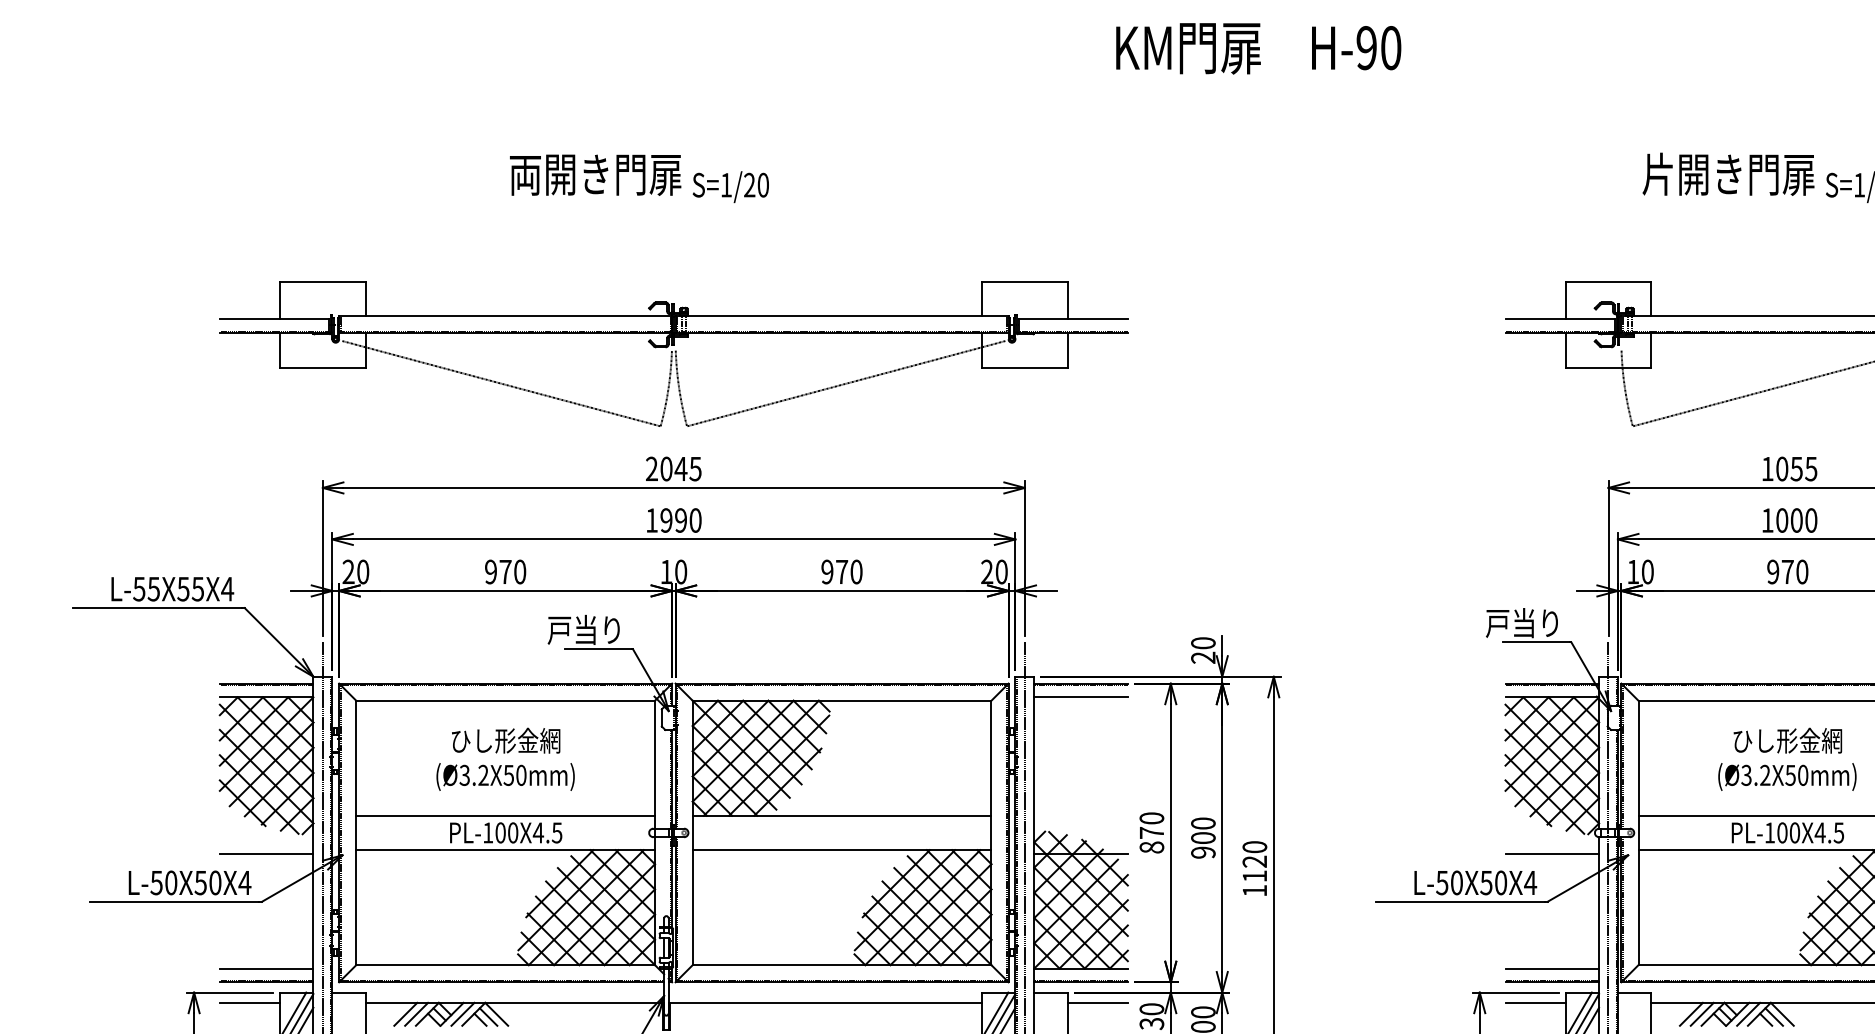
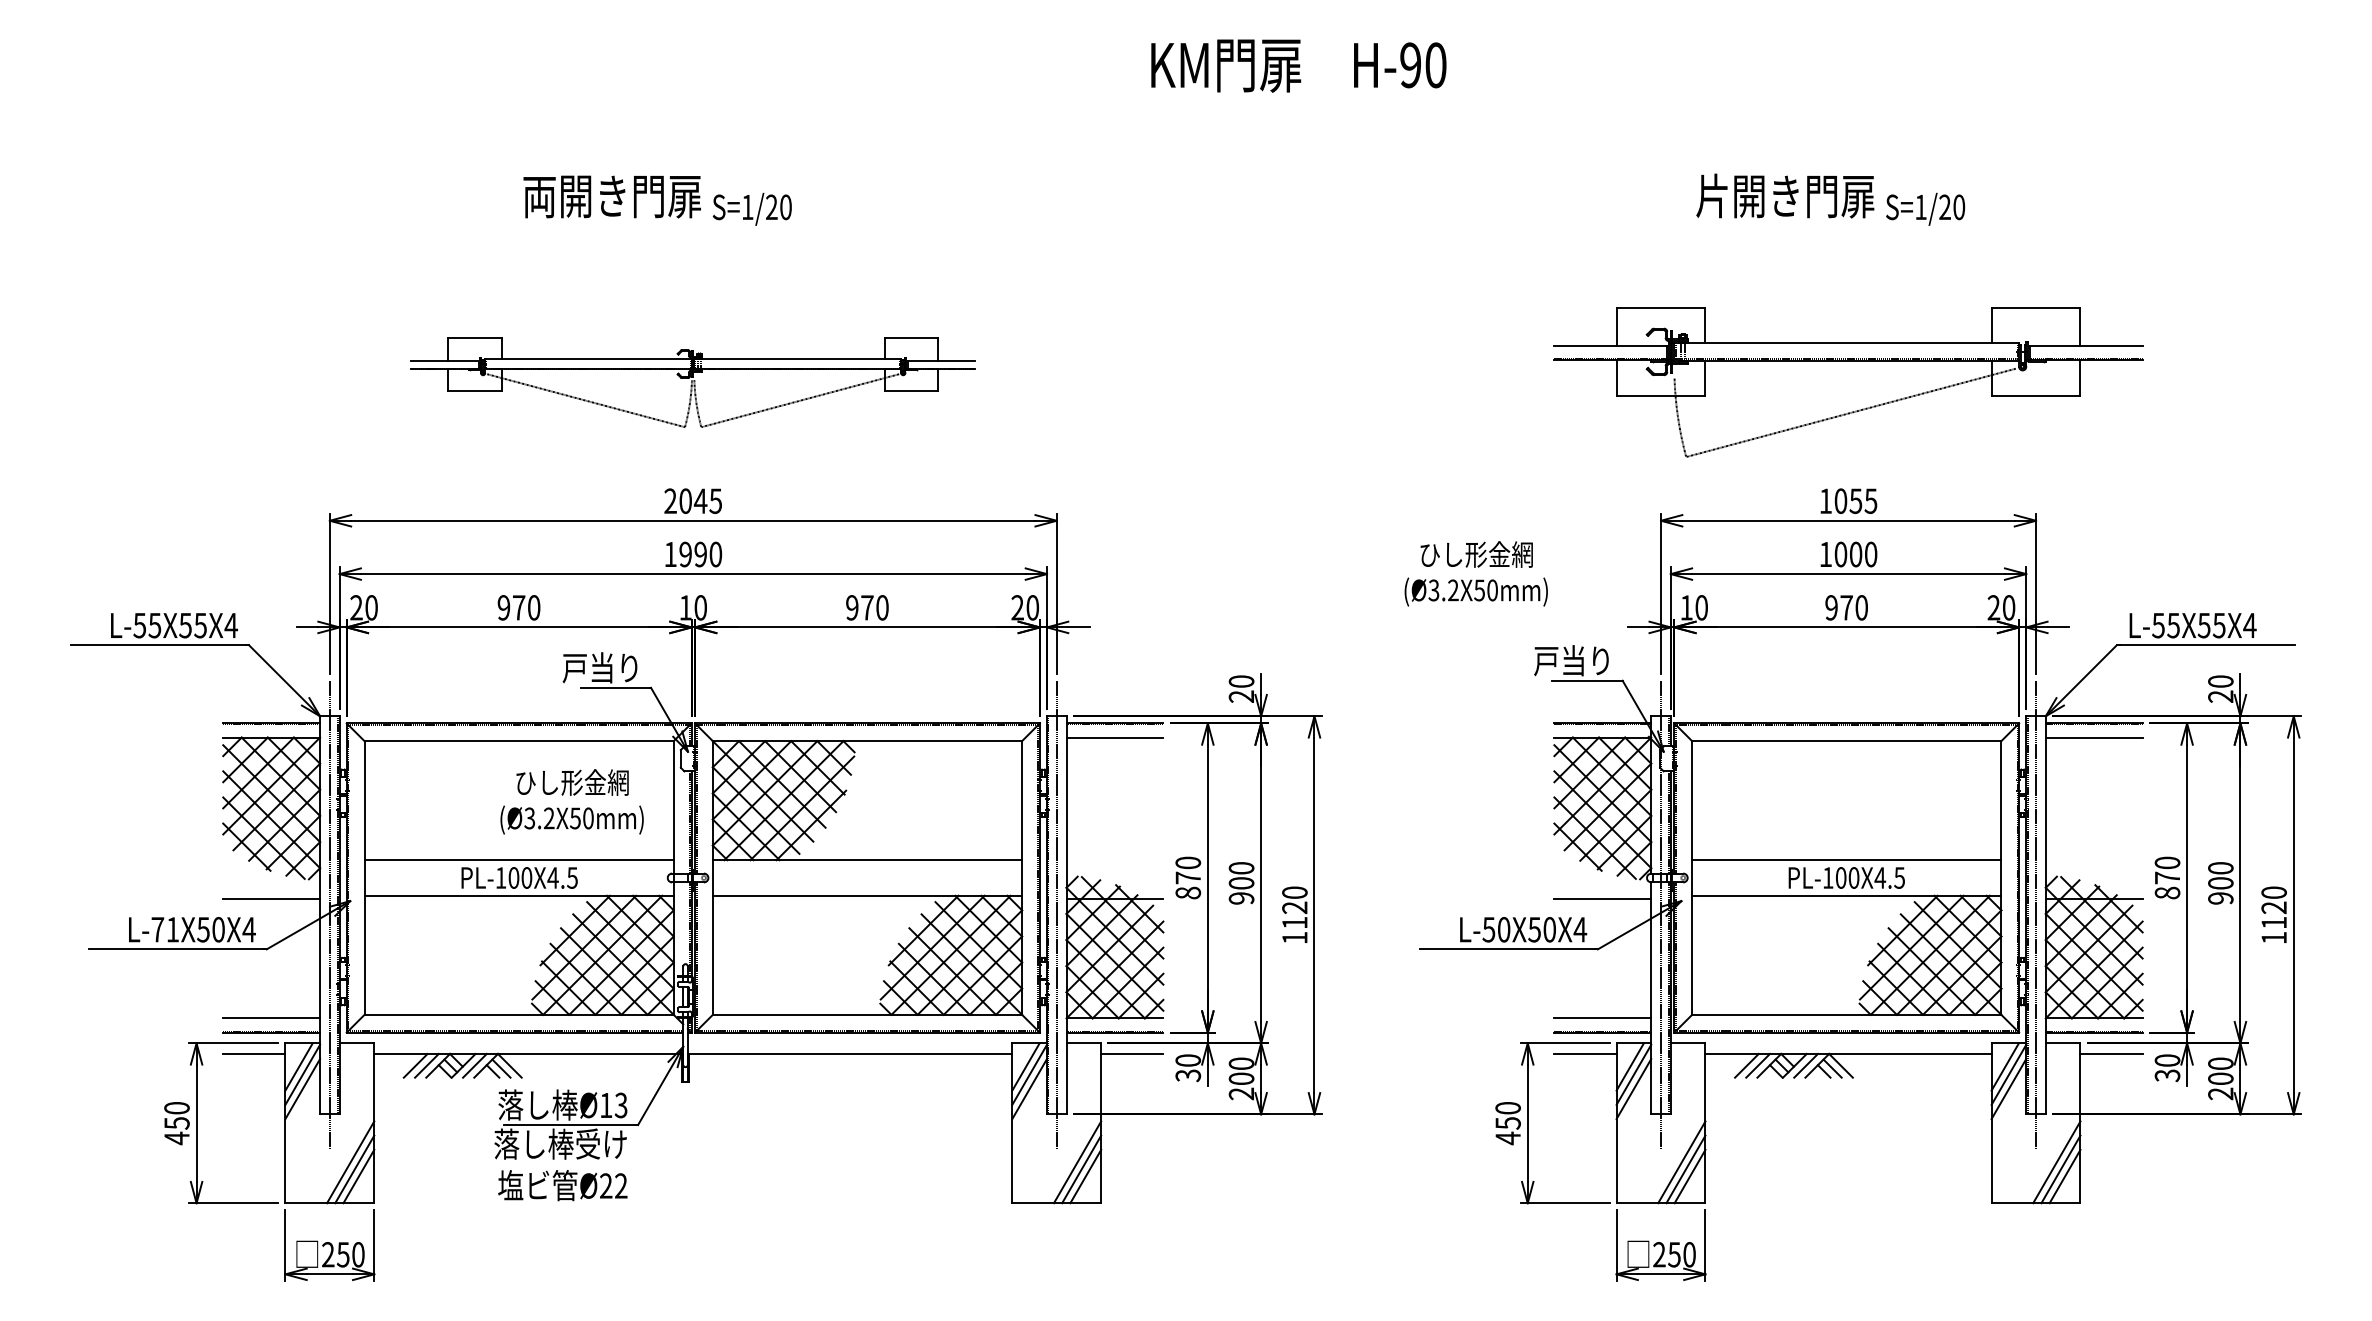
part: (673, 354) -> (692, 382), size x0.6
text: (505, 759) -> (571, 801), moved
text: (1786, 759) -> (1475, 573), moved
text: (164, 882) -> (165, 929), L-50X50X4 -> L-71X50X4

